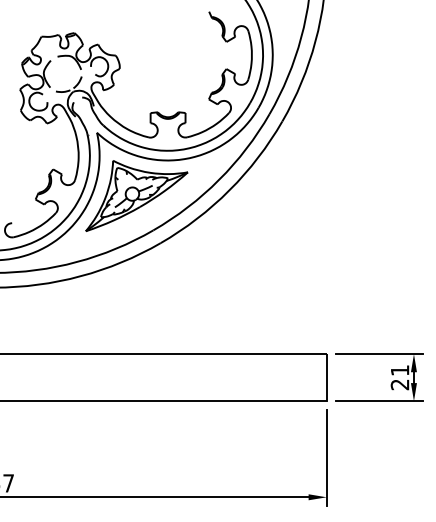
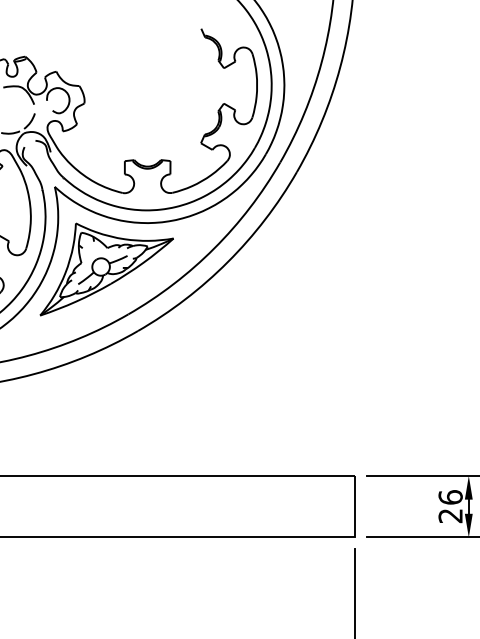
text: (399, 369) -> (449, 496), 21 -> 26

